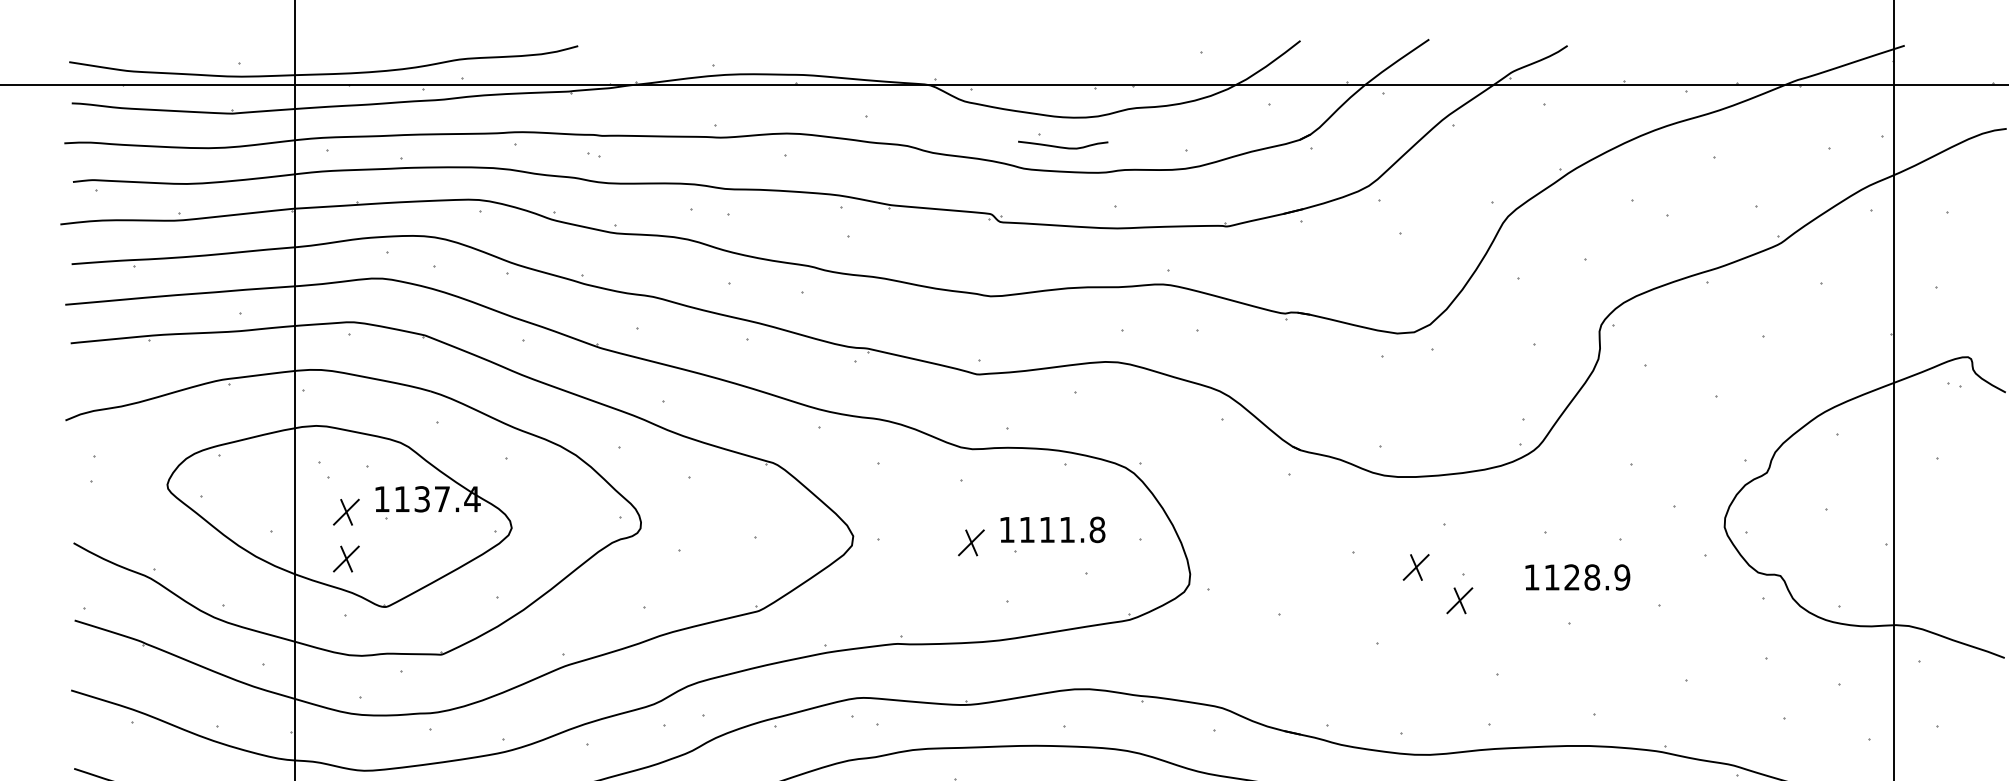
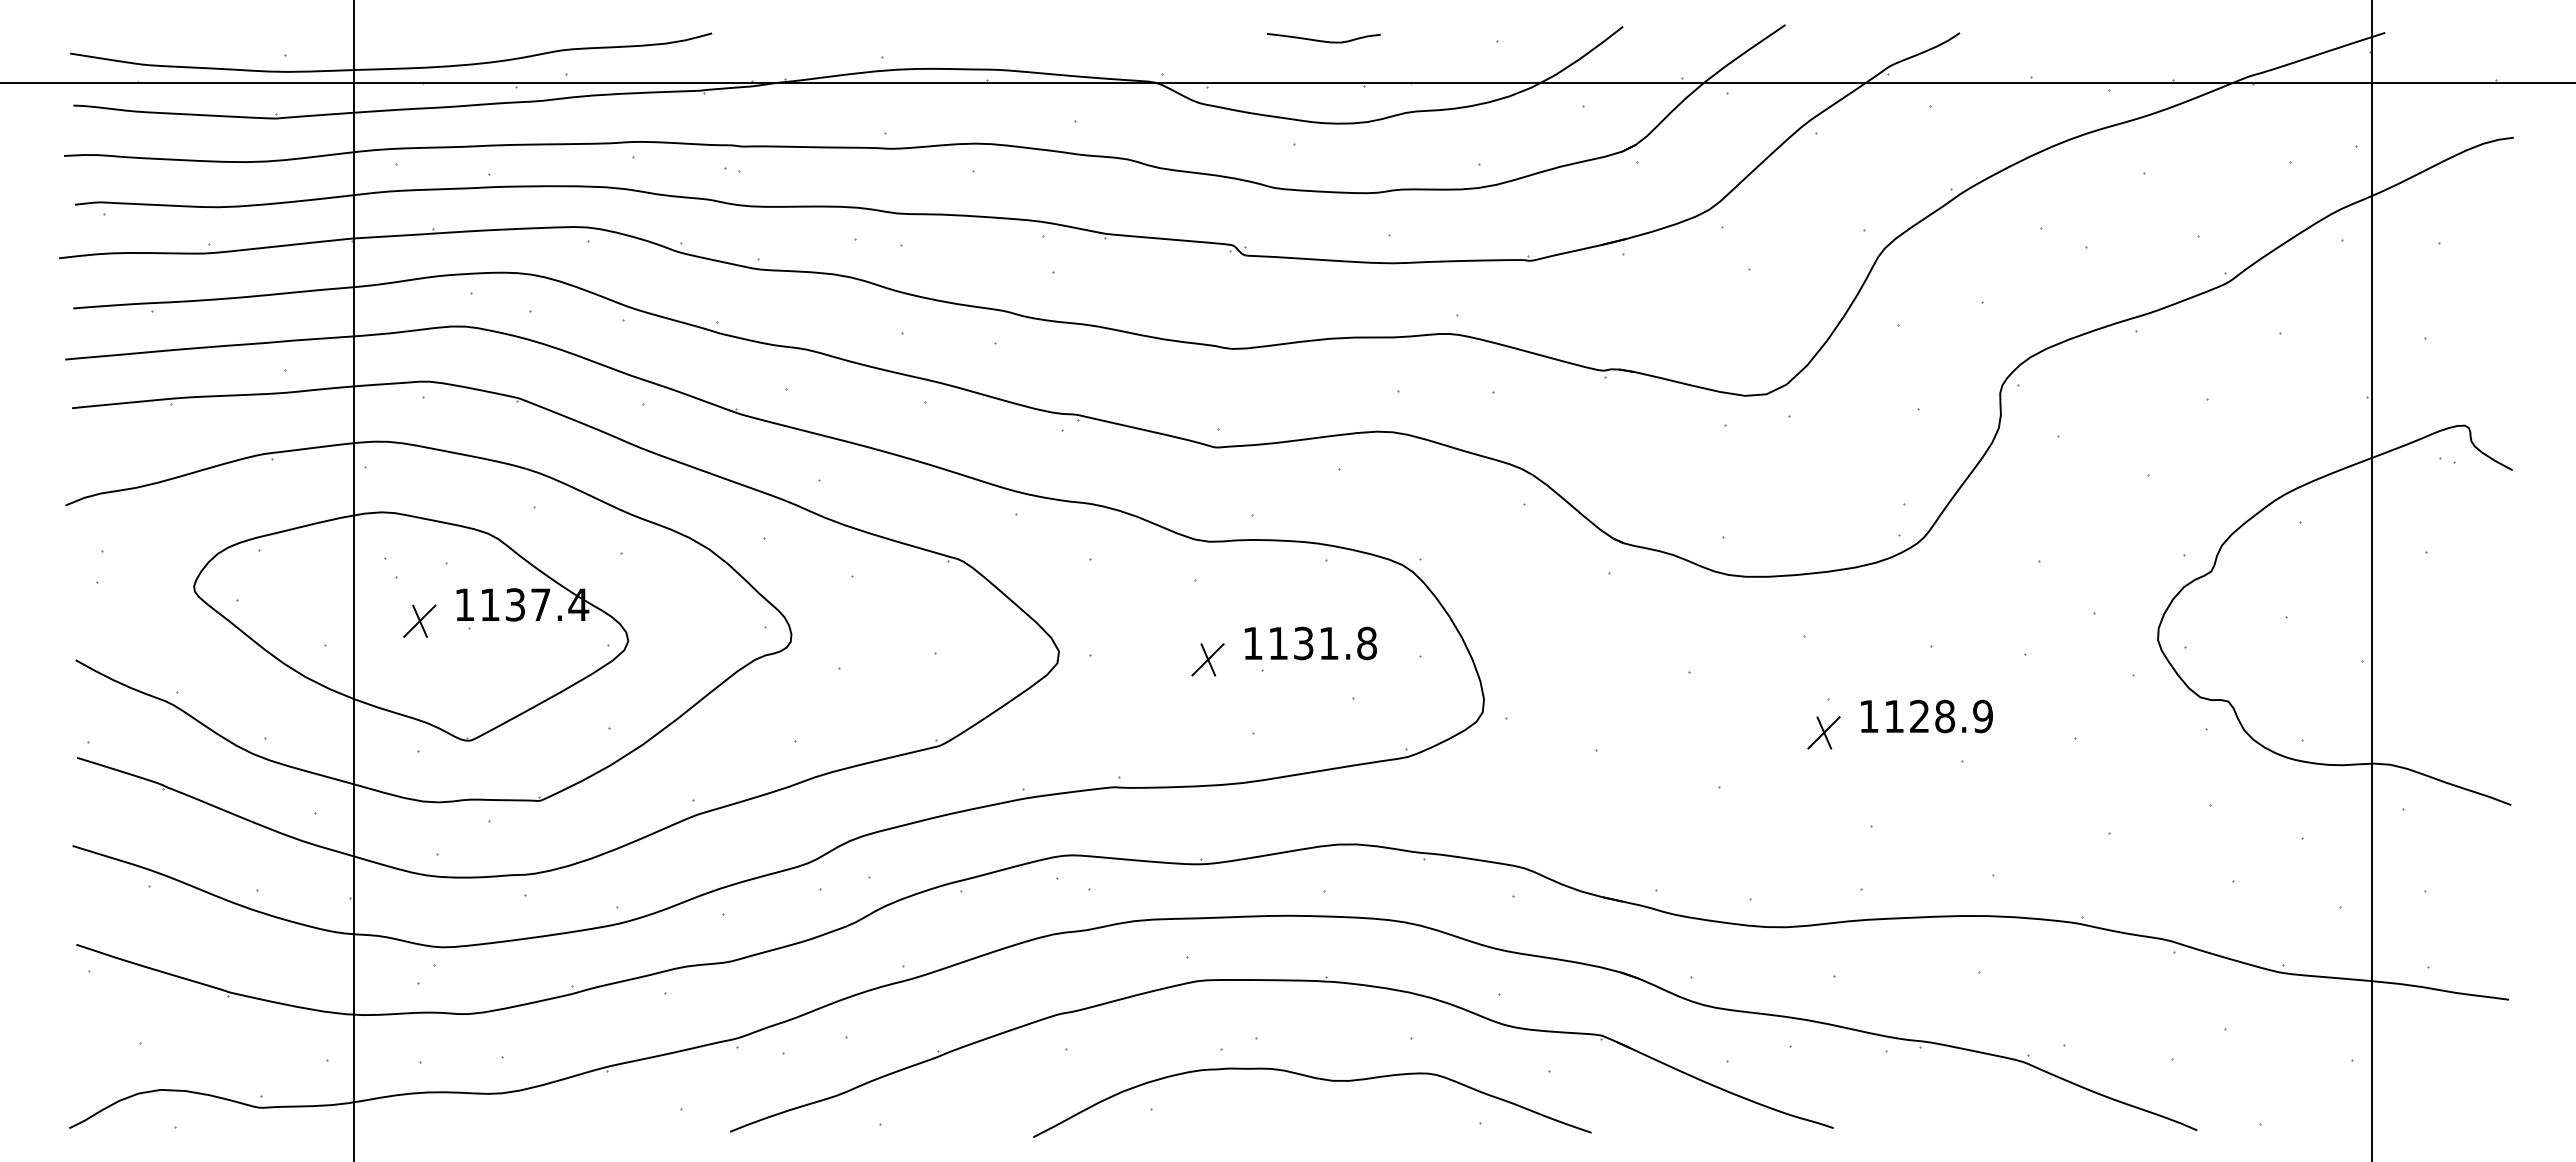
curve: (1062, 146) -> (1323, 40), moved
text: (1047, 529) -> (1303, 643), 1111.8 -> 1131.8
part: (346, 558) -> (419, 679), removed
part: (1415, 567) -> (1768, 690), removed
text: (1577, 577) -> (1926, 716), moved

